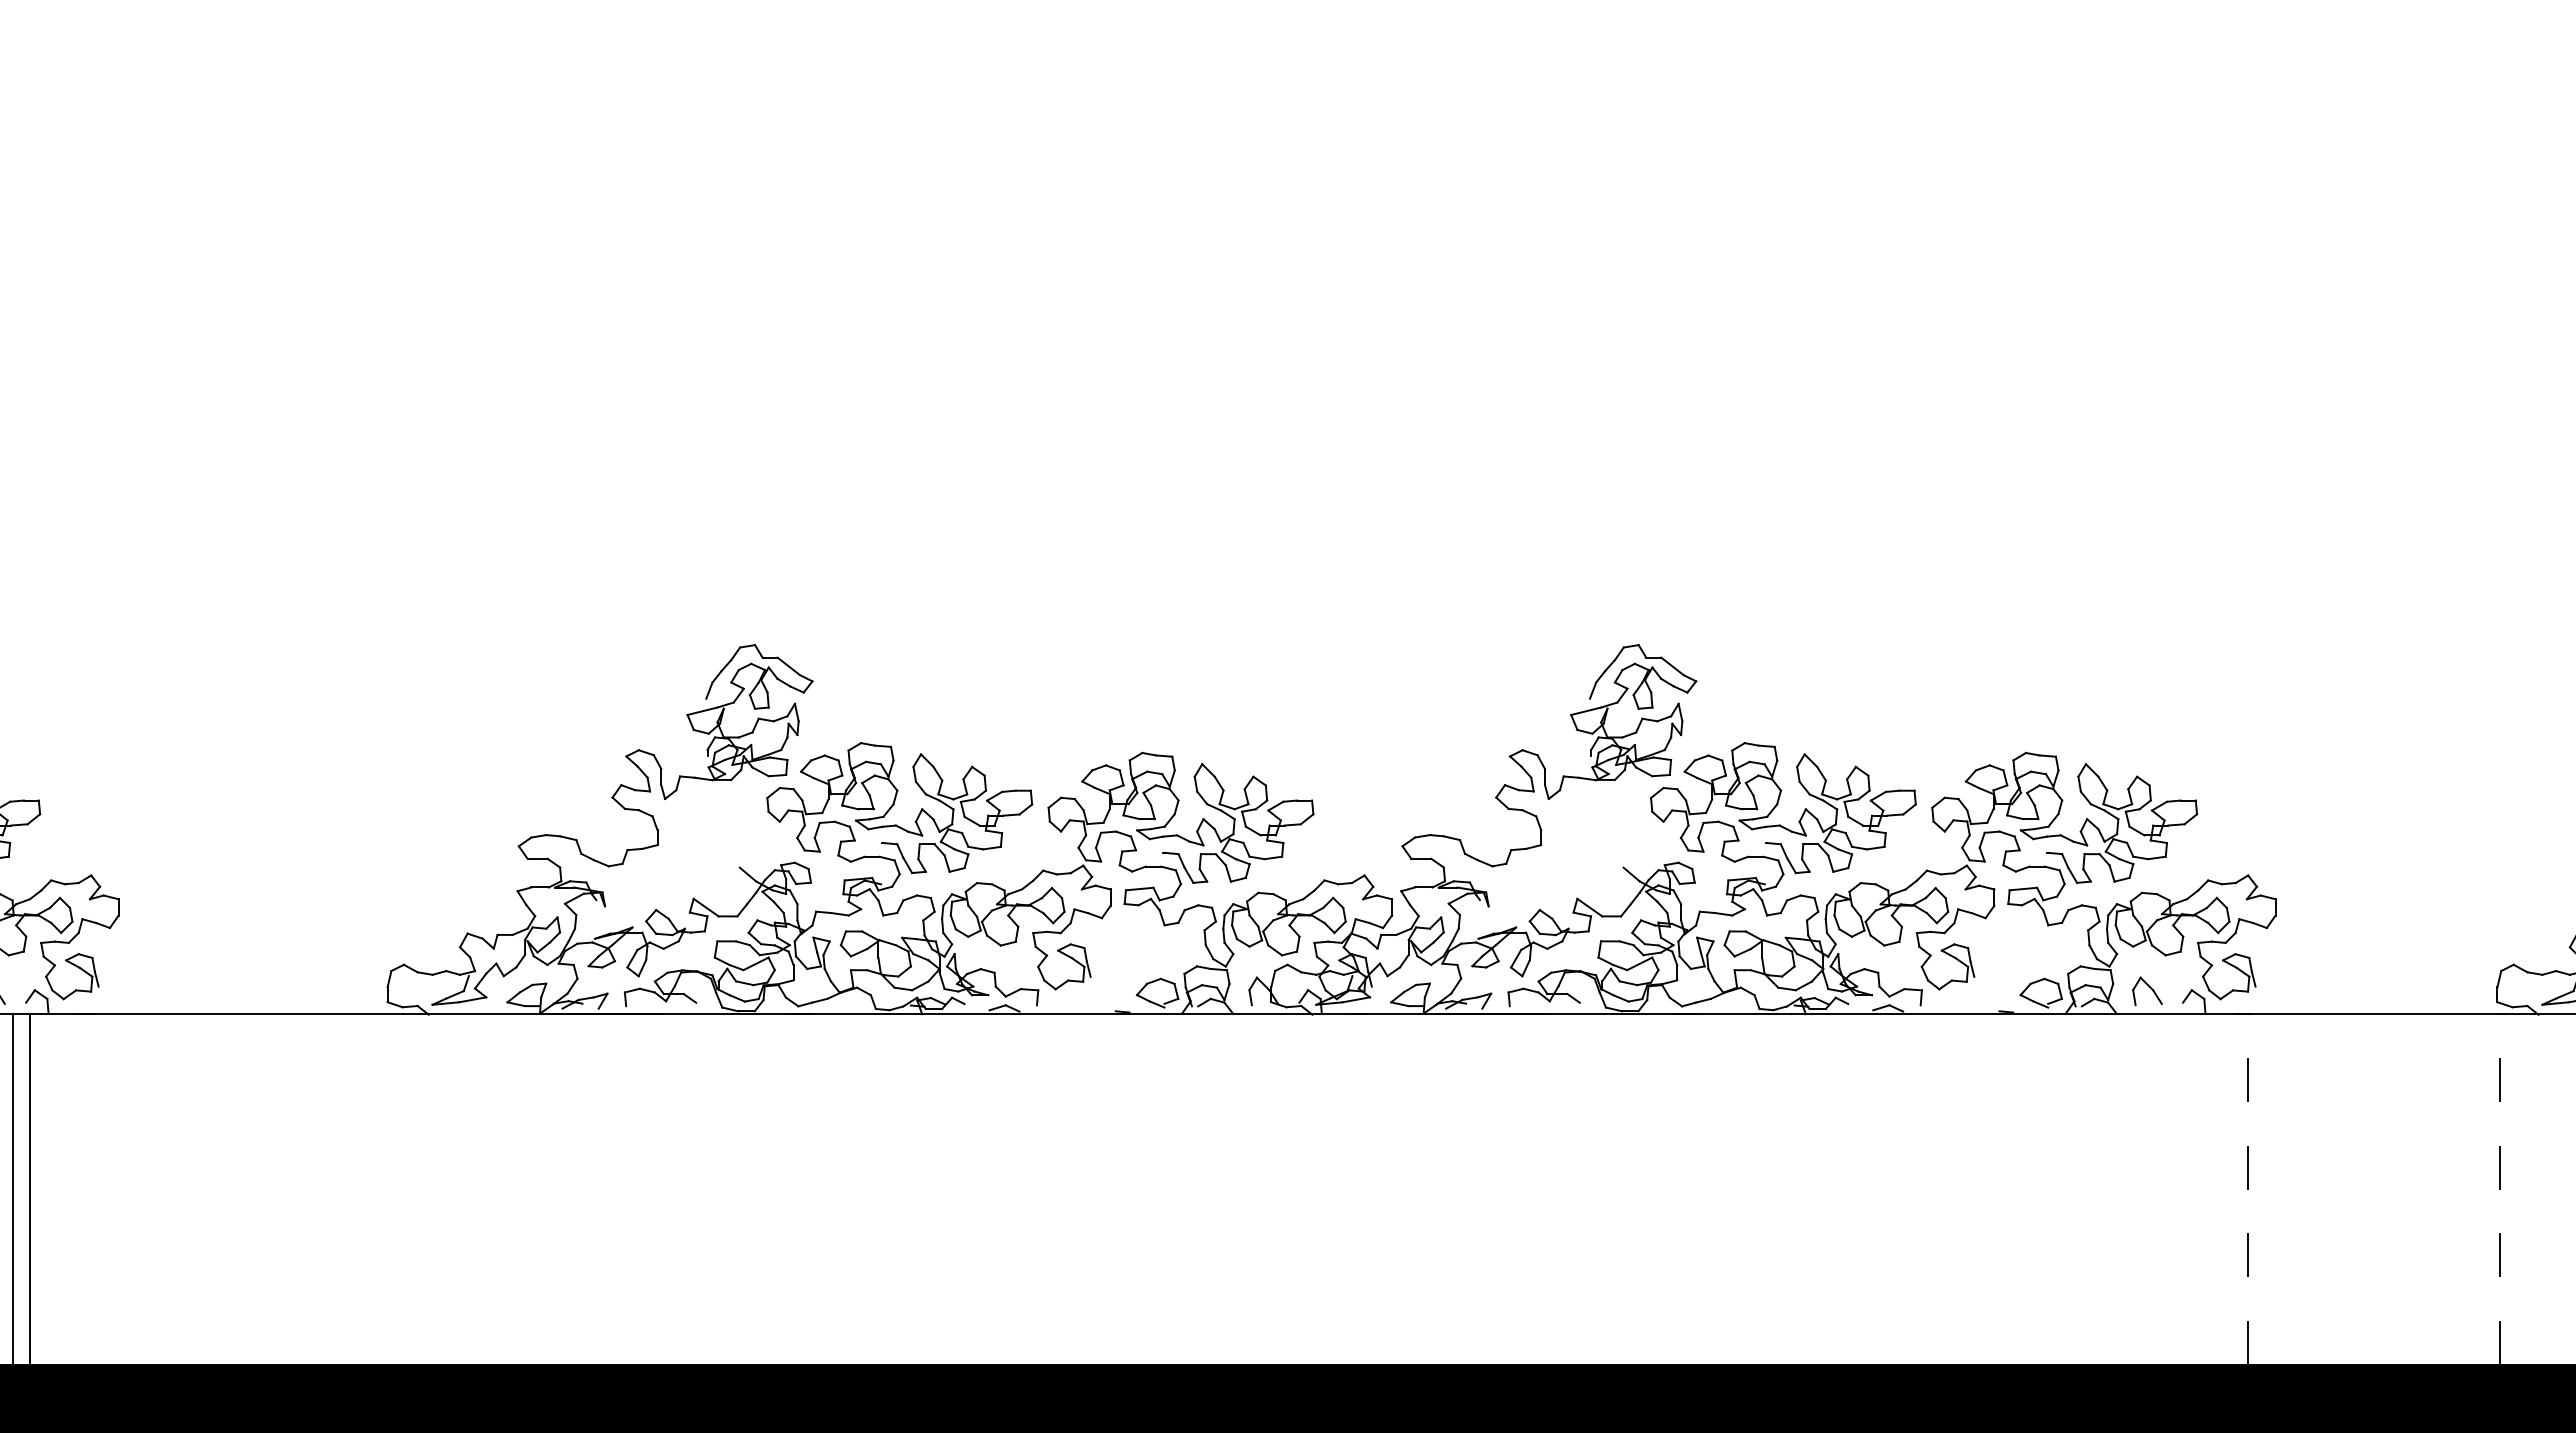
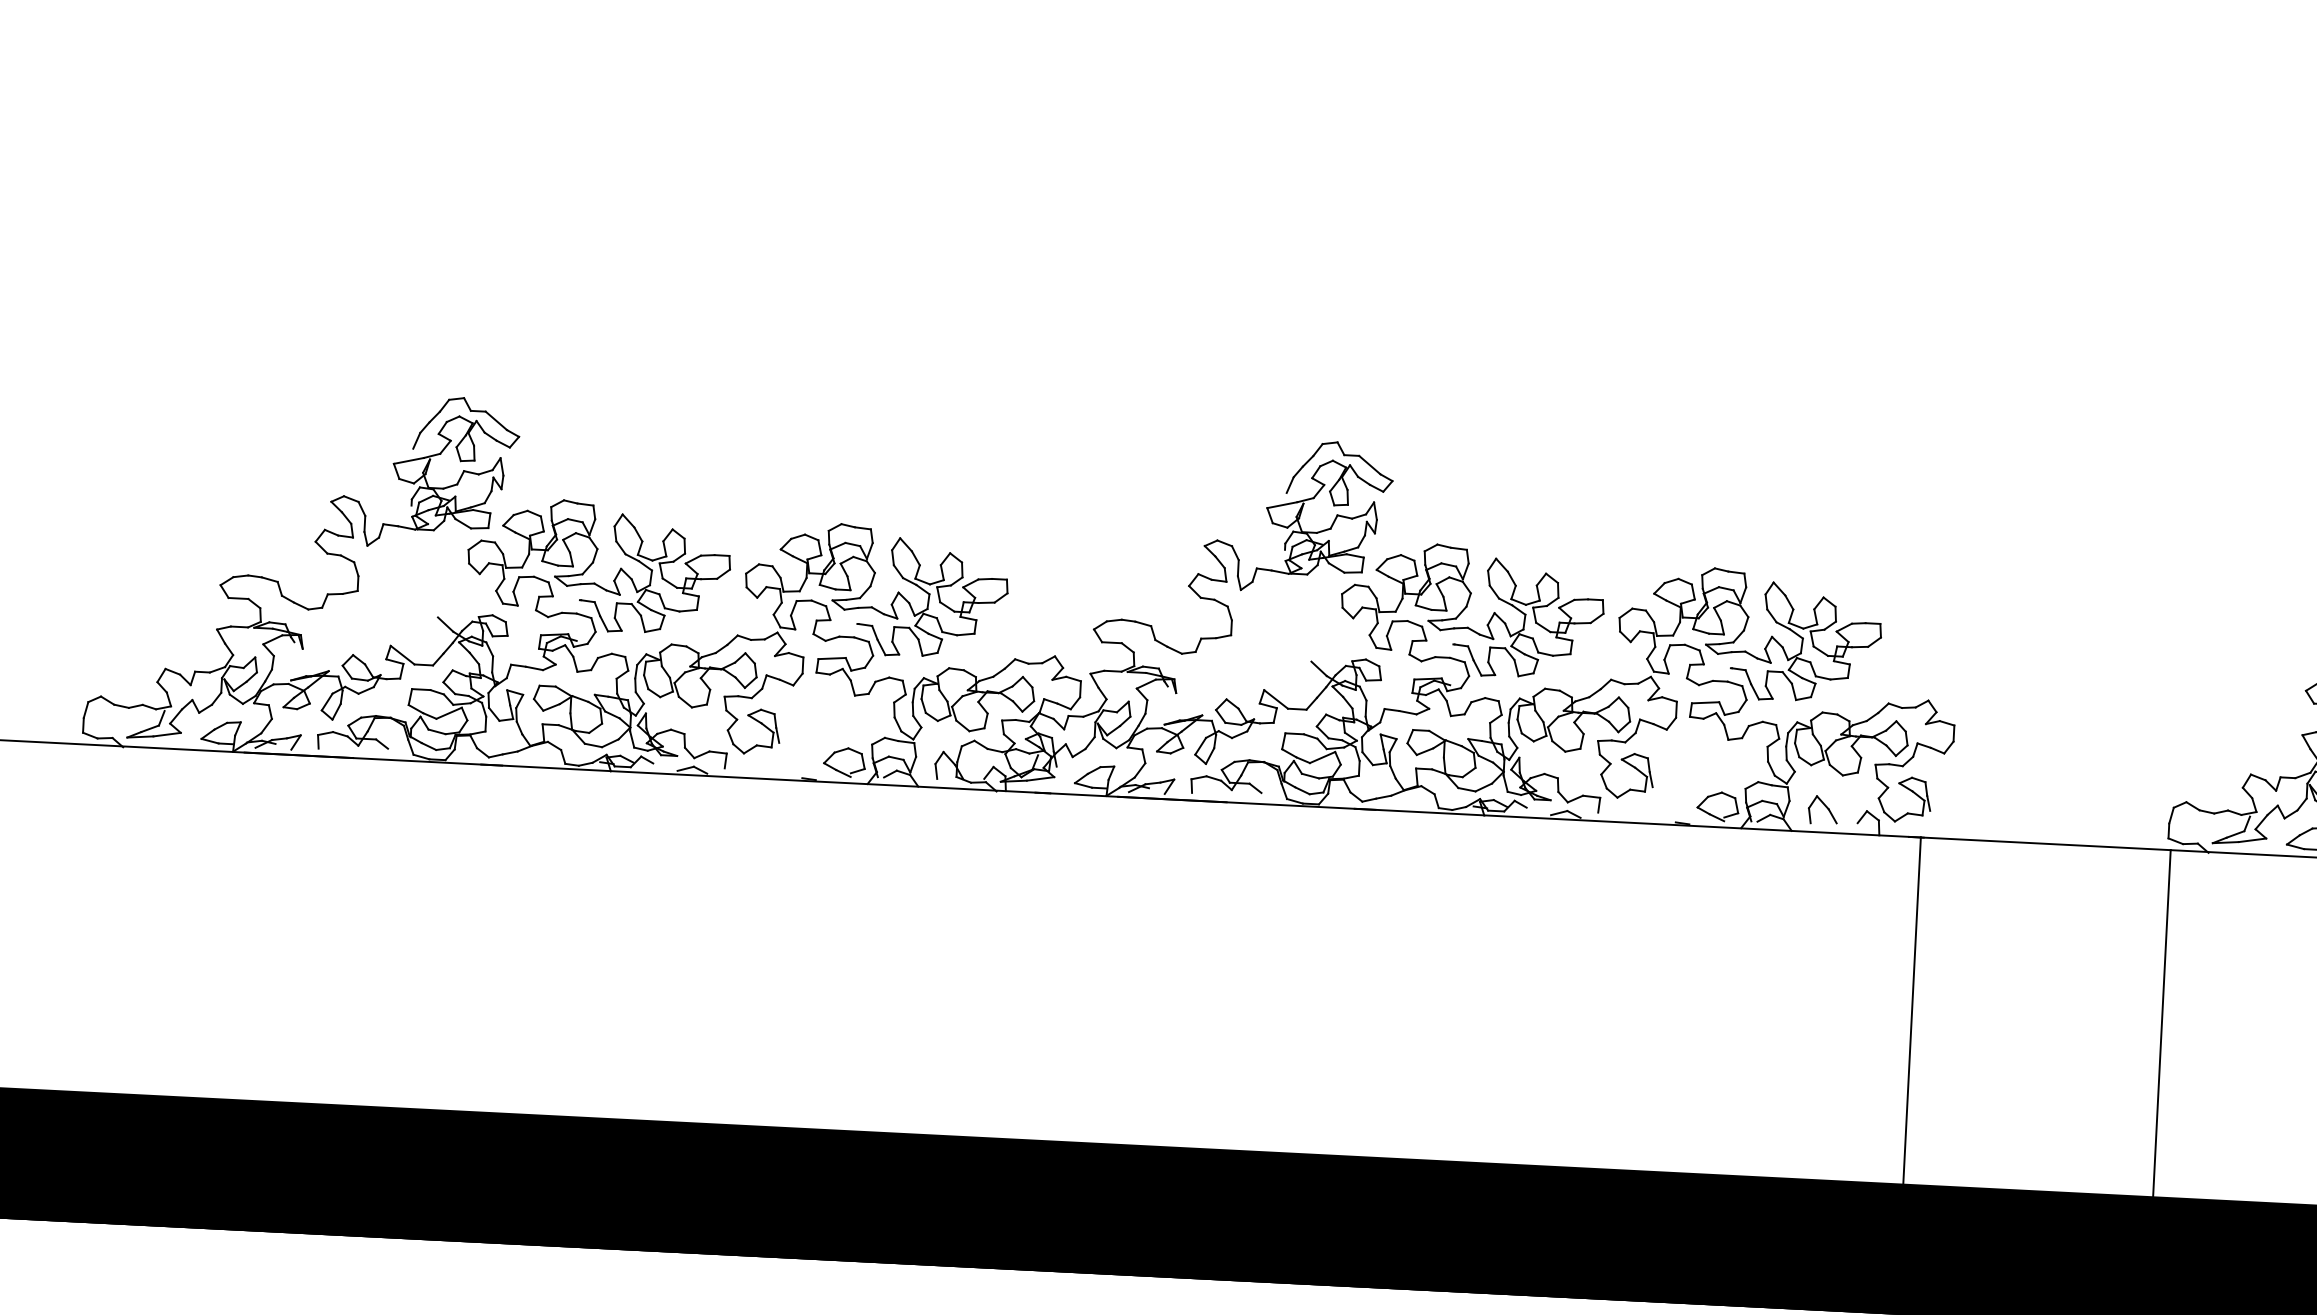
line: (2247, 1189) -> (1912, 1010), dashed -> solid
line: (2500, 1189) -> (2162, 1023), dashed -> solid

